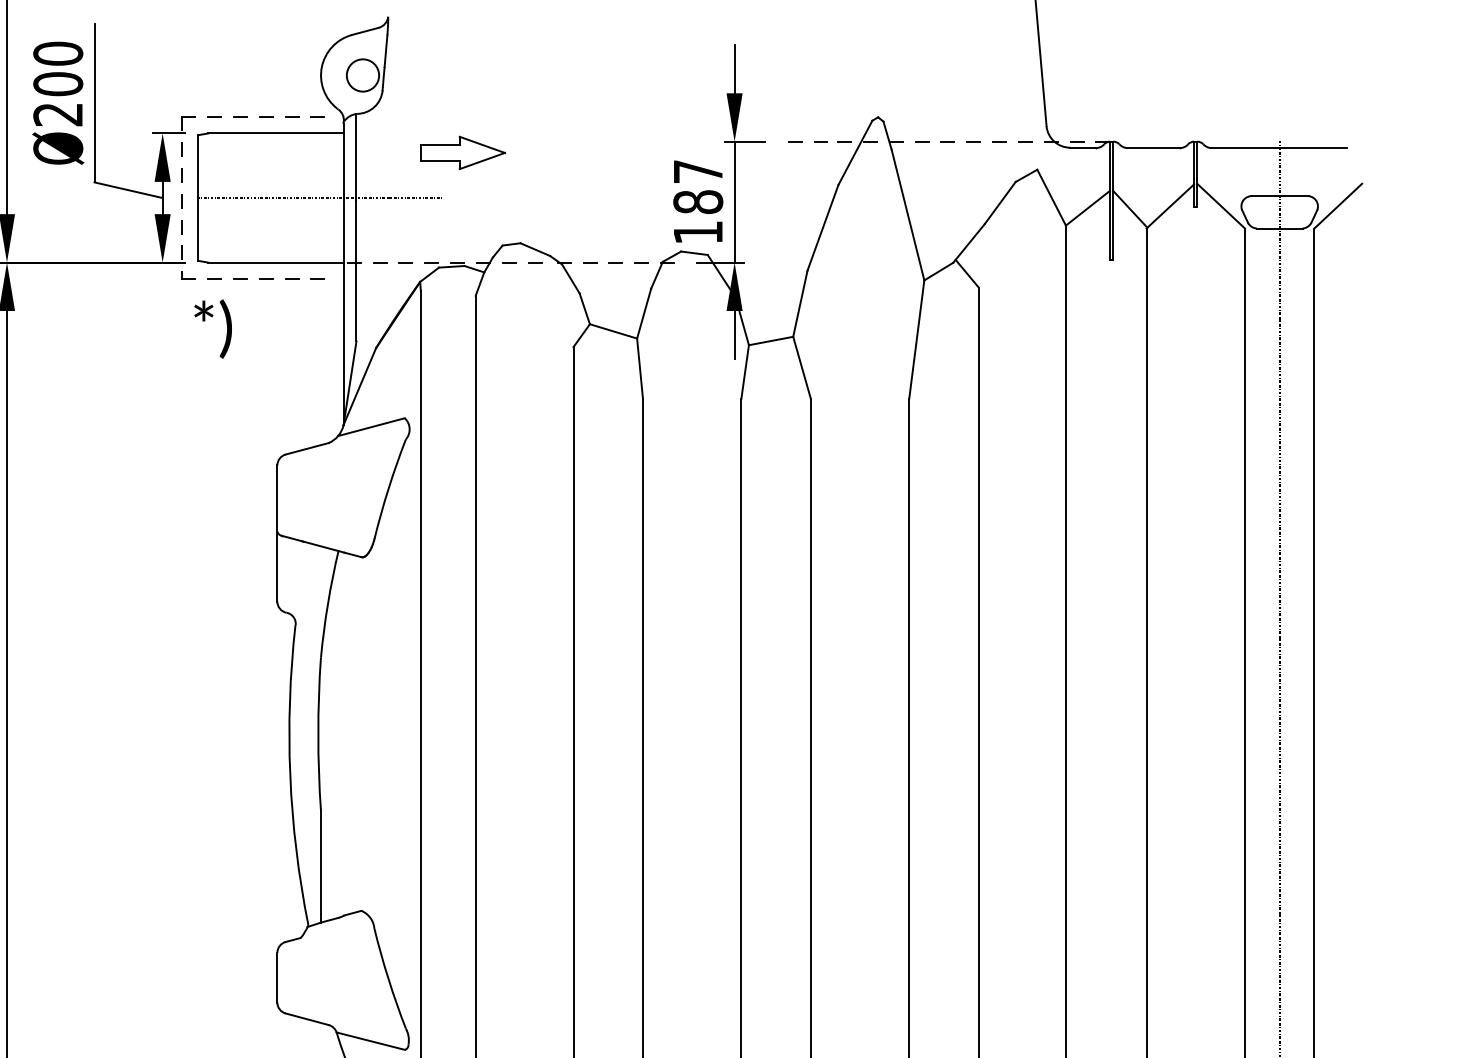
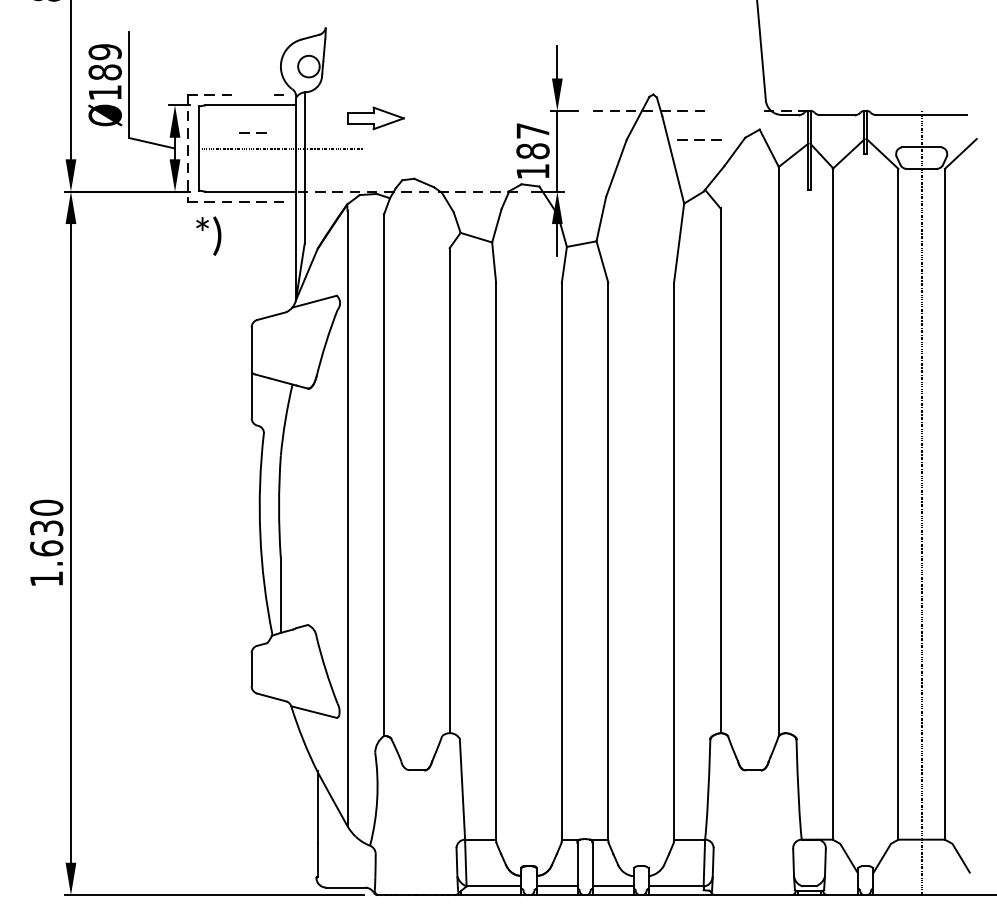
text: (57, 84) -> (104, 72), Ø200 -> Ø189
line: (274, 117) -> (249, 132), moved
line: (999, 141) -> (699, 139), moved

